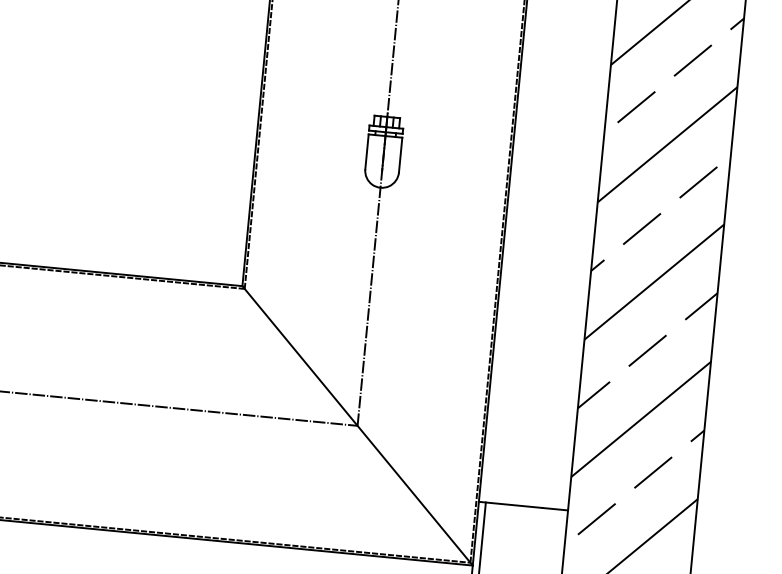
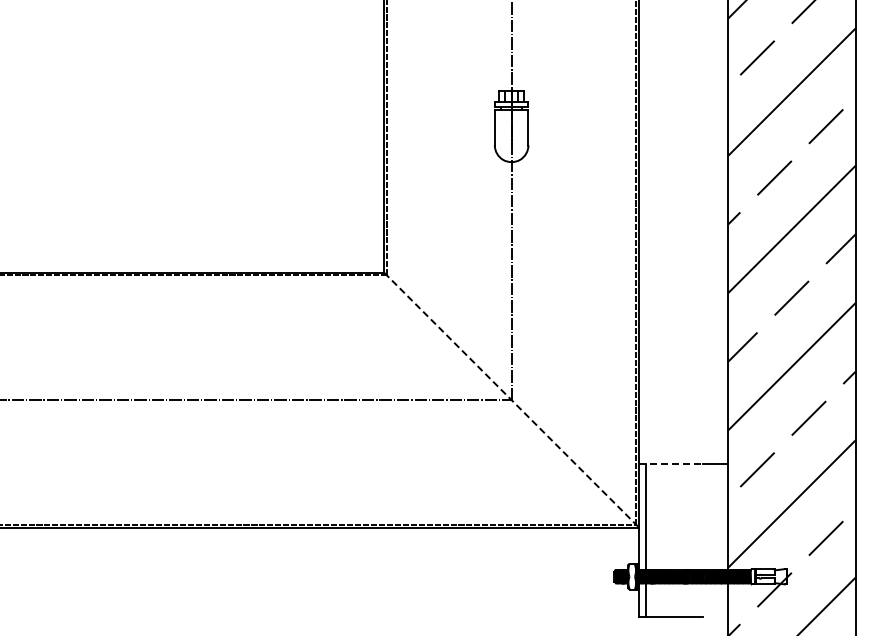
line: (358, 426) -> (512, 400), solid -> dashed
line: (510, 504) -> (670, 463), solid -> dashed

